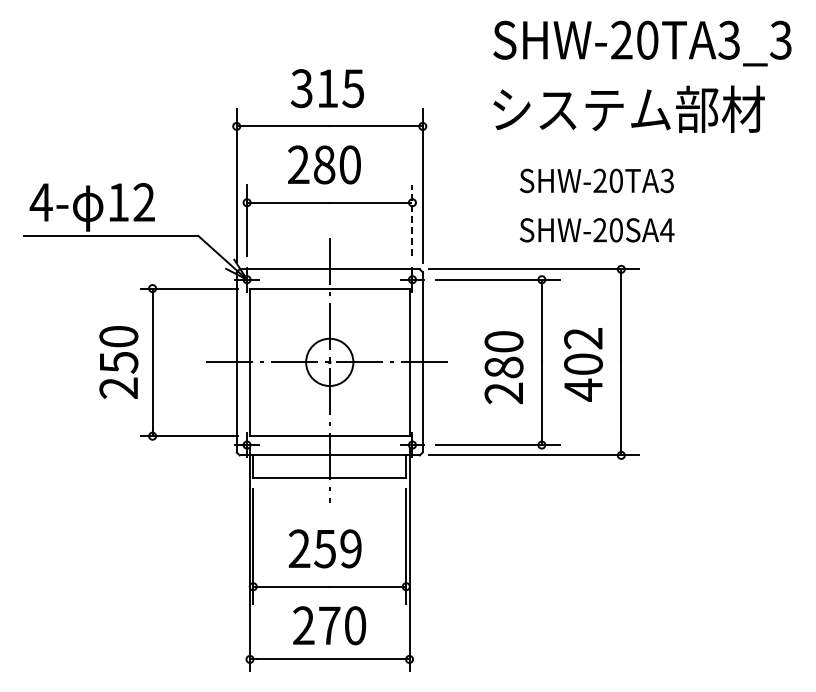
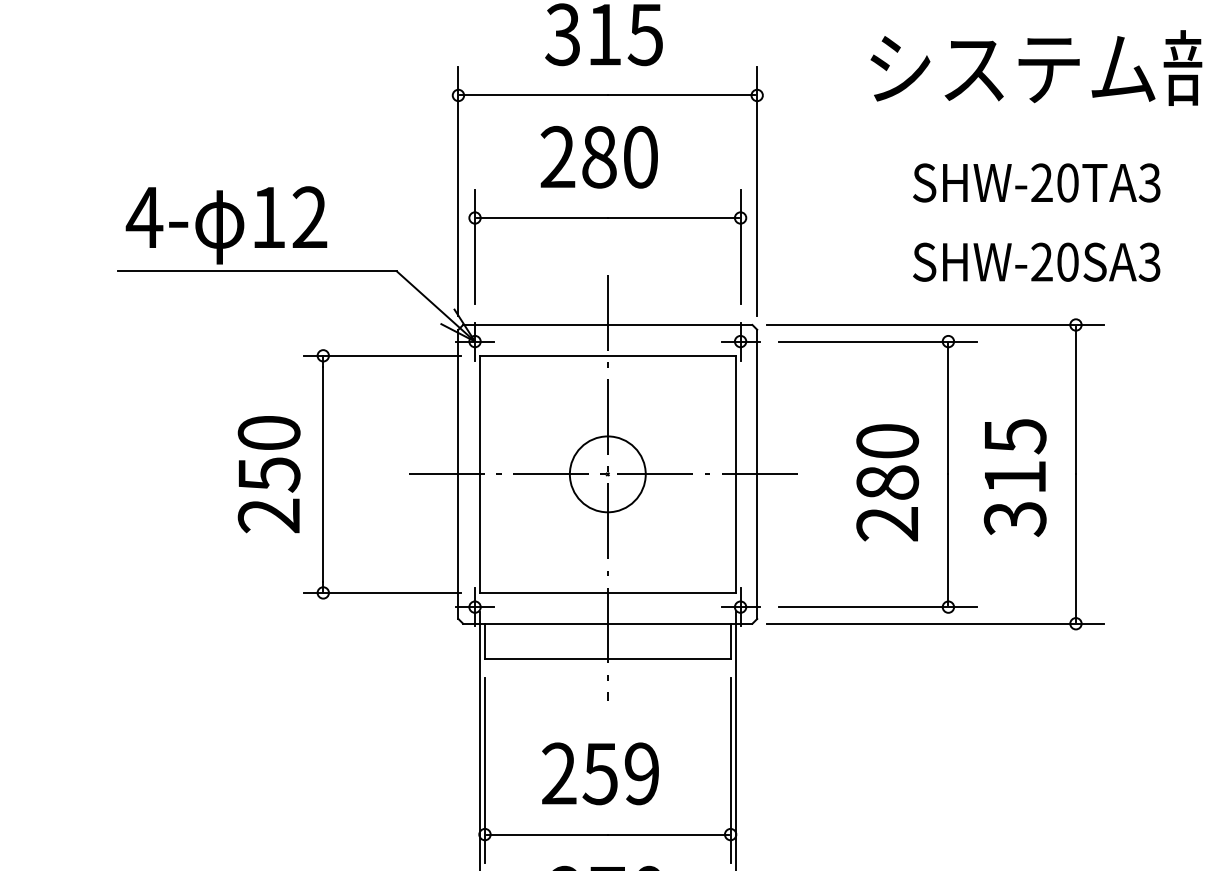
line: (412, 220) -> (740, 246), dashed -> solid
text: (667, 230) -> (1150, 262), SHW-20SA4 -> SHW-20SA3
text: (583, 364) -> (1015, 477), 402 -> 315

